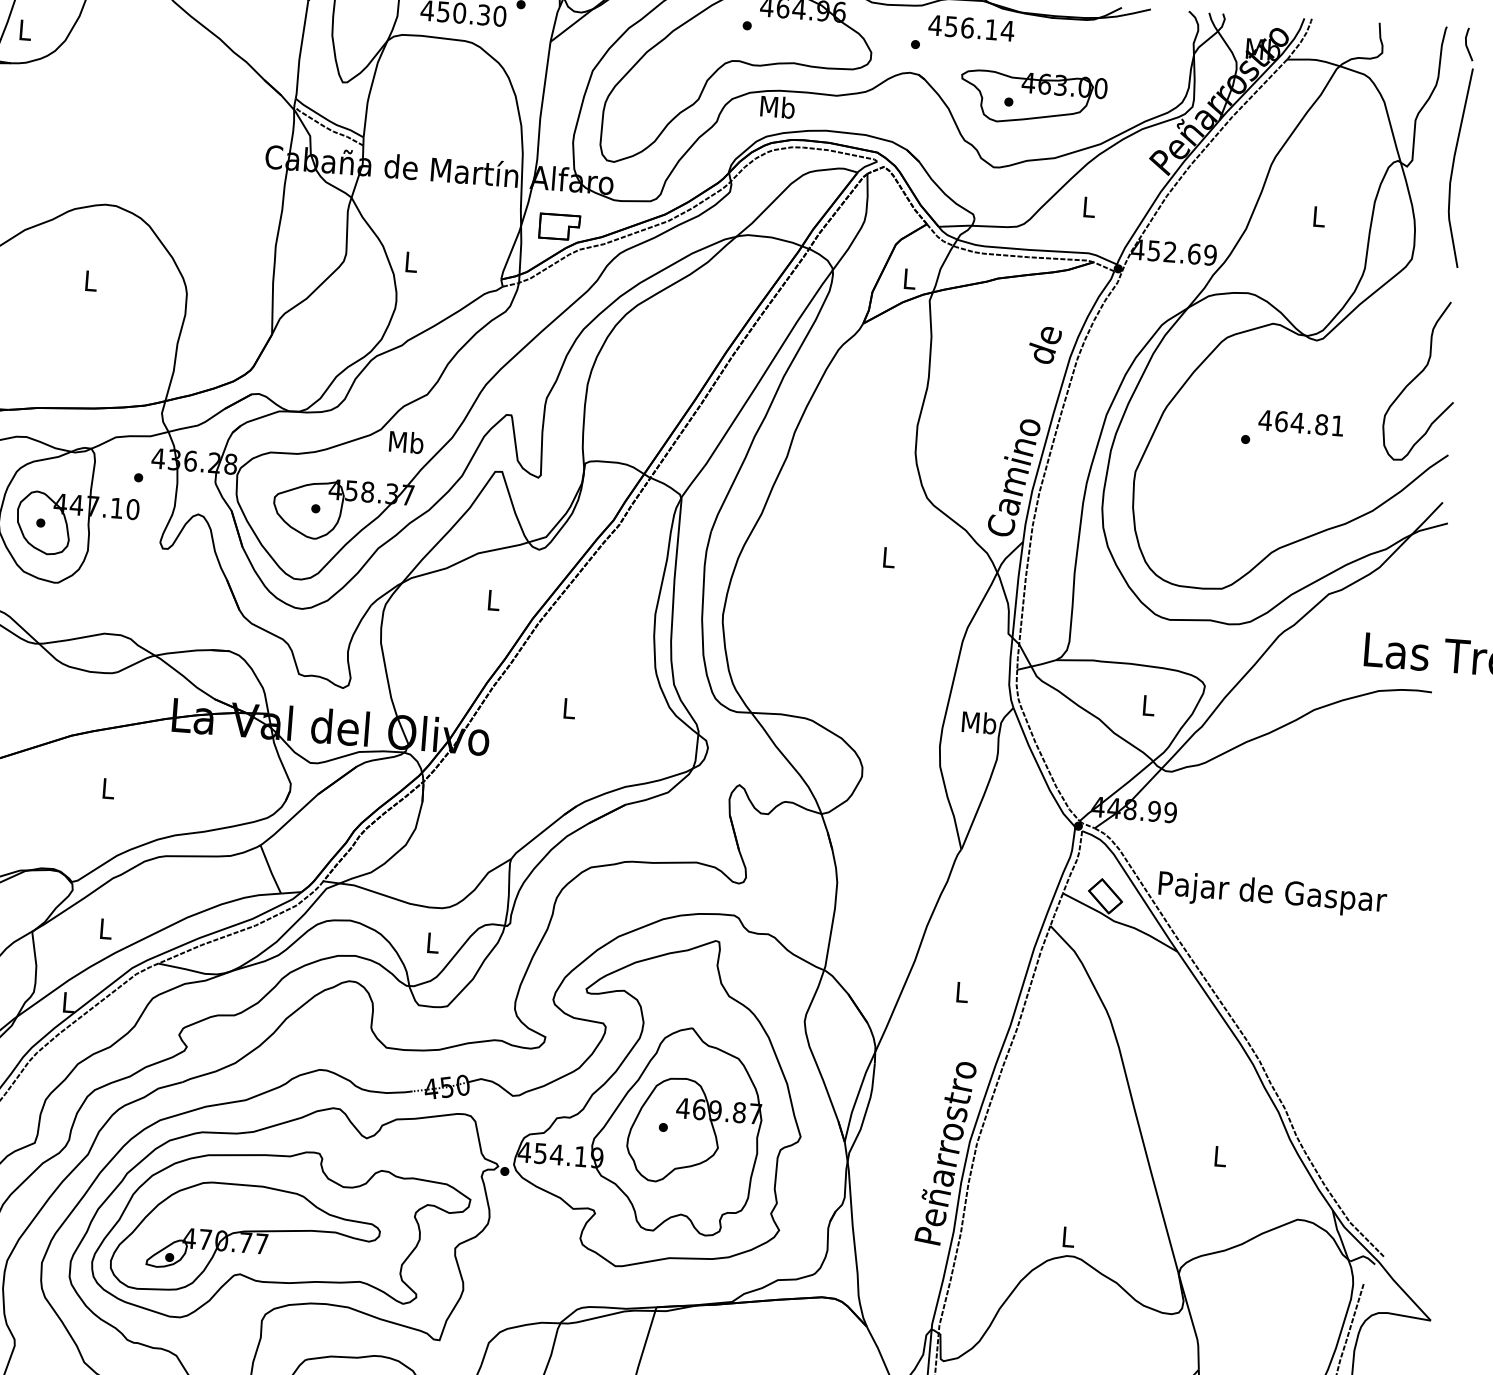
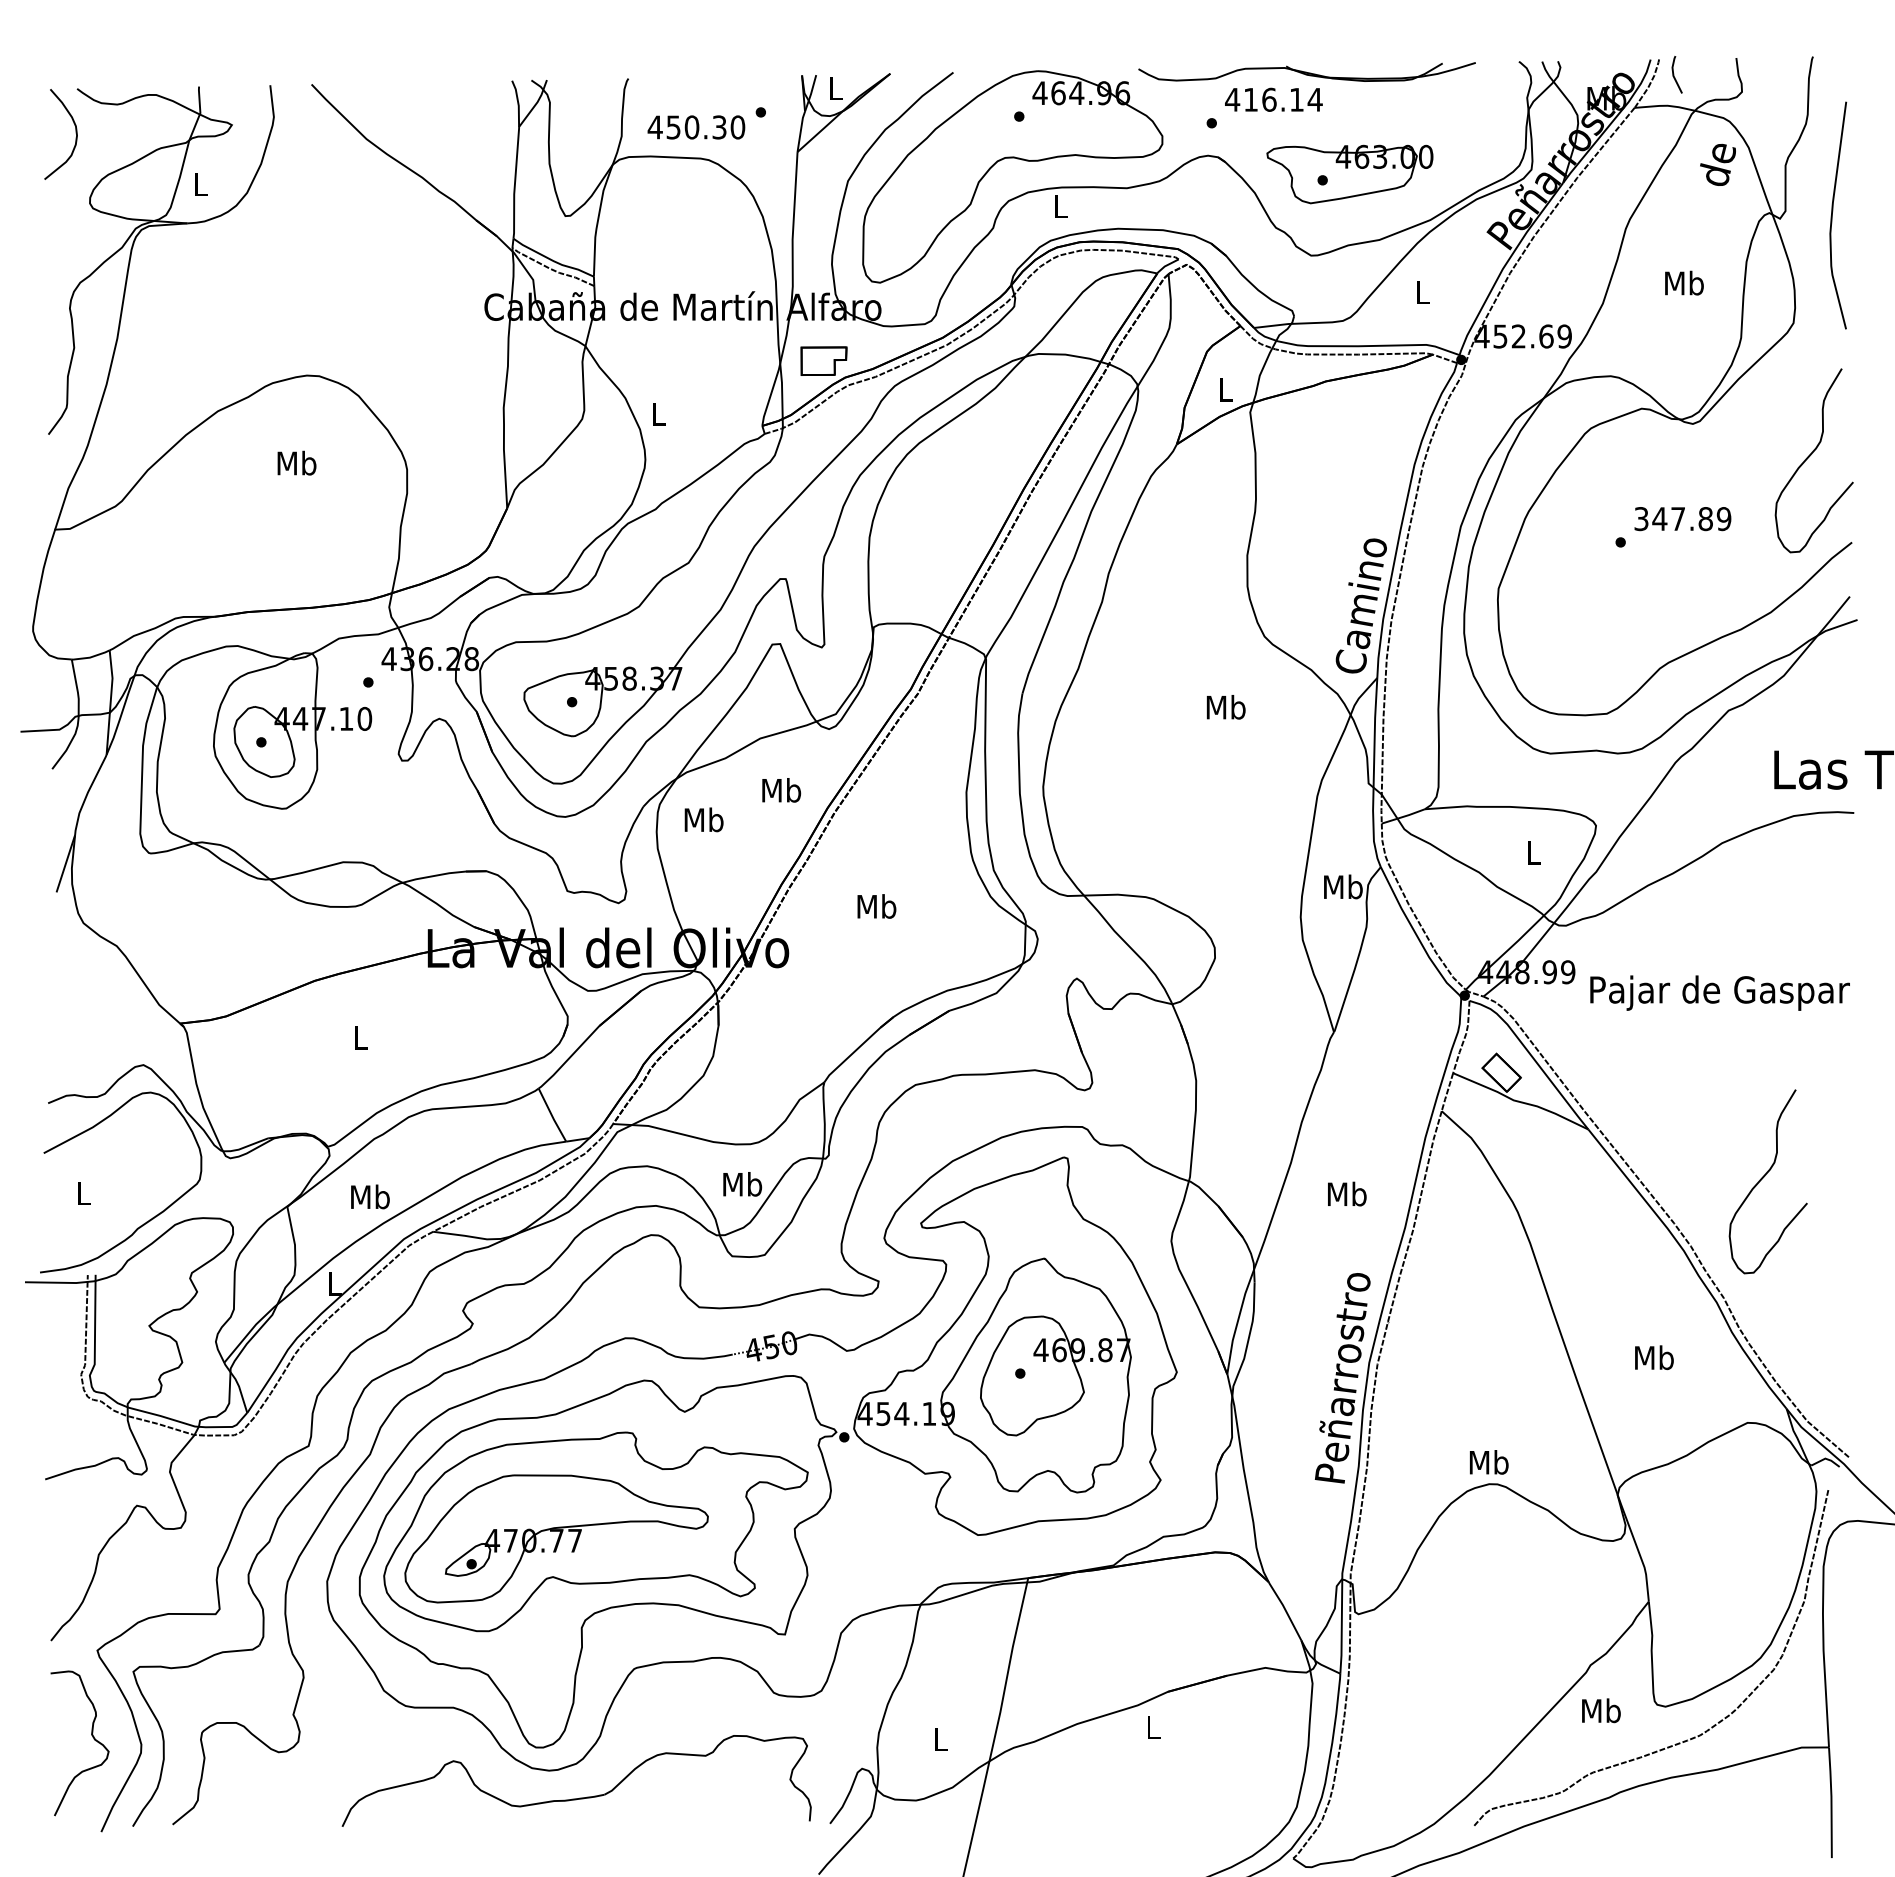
text: (951, 26) -> (1250, 99), 456.14 -> 416.14
line: (1467, 44) -> (1674, 74), moved
text: (777, 106) -> (1060, 205), Mb -> L
text: (1319, 216) -> (1684, 282), L -> Mb
text: (90, 280) -> (296, 462), L -> Mb
text: (1044, 344) -> (1717, 164), moved
text: (1301, 423) -> (1682, 519), 464.81 -> 347.89
text: (405, 441) -> (703, 819), moved
text: (888, 557) -> (1225, 707), L -> Mb
text: (493, 600) -> (781, 790), L -> Mb
text: (568, 708) -> (876, 906), L -> Mb
text: (1272, 893) -> (1719, 992), moved
text: (105, 928) -> (370, 1196), L -> Mb
text: (432, 943) -> (742, 1184), L -> Mb
text: (962, 991) -> (1347, 1193), L -> Mb
curve: (1328, 1005) -> (1764, 1177), added
text: (1220, 1156) -> (1654, 1357), L -> Mb
text: (1067, 1236) -> (1488, 1462), L -> Mb

